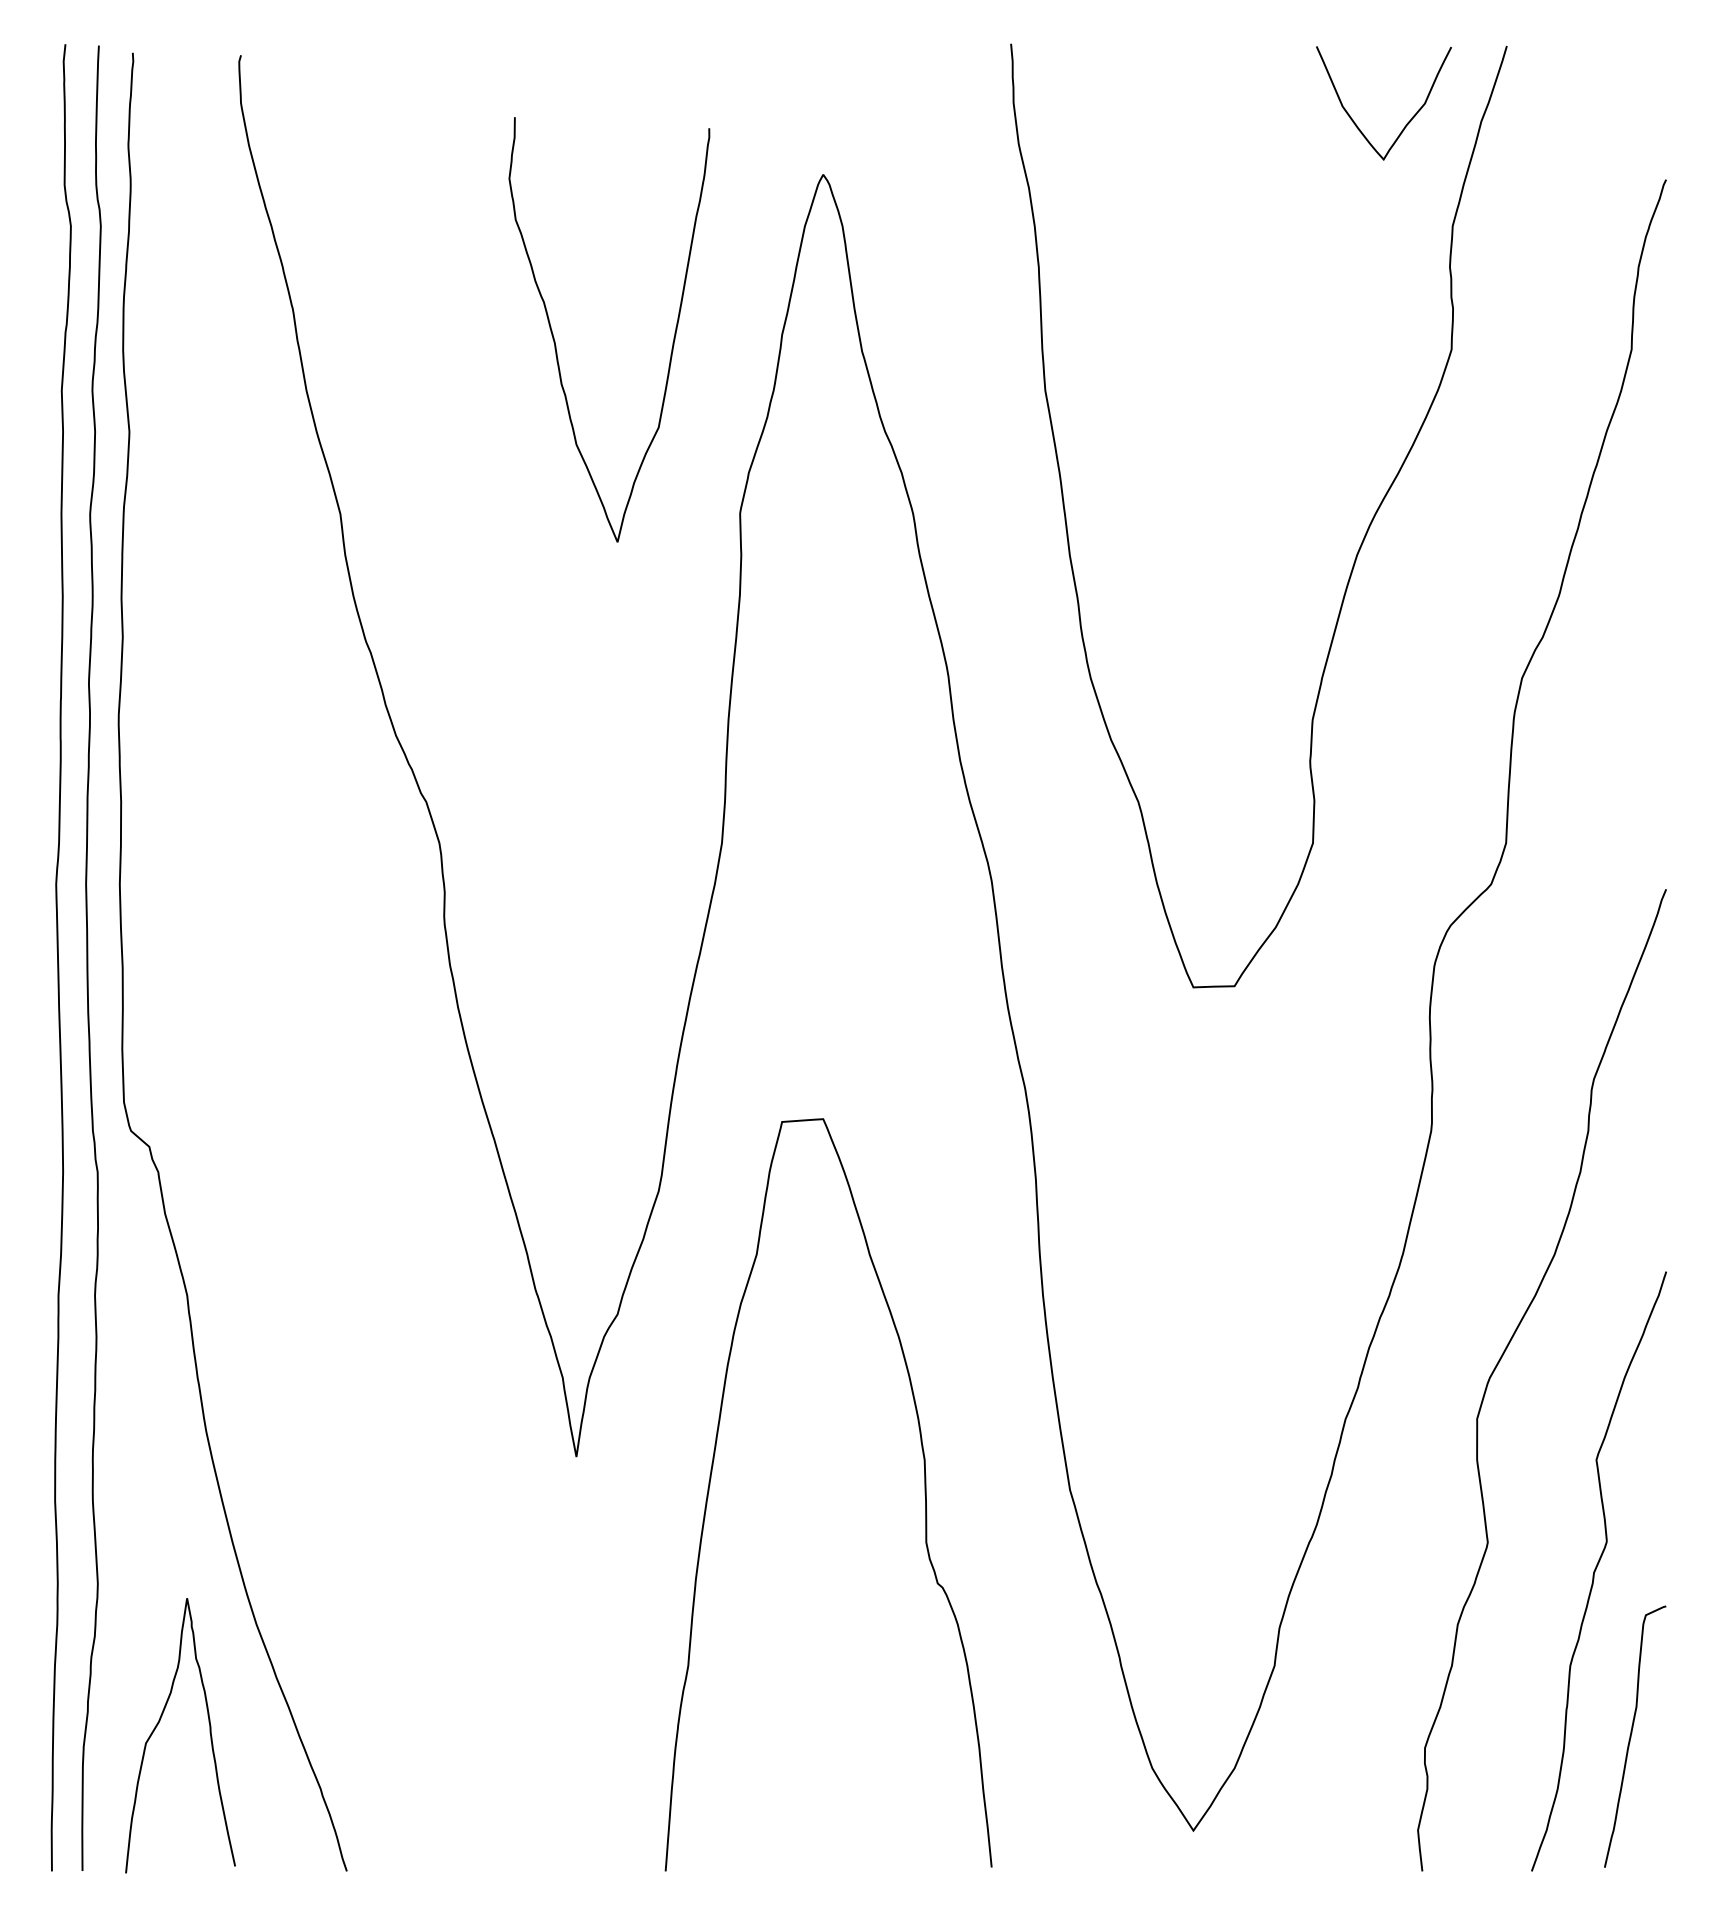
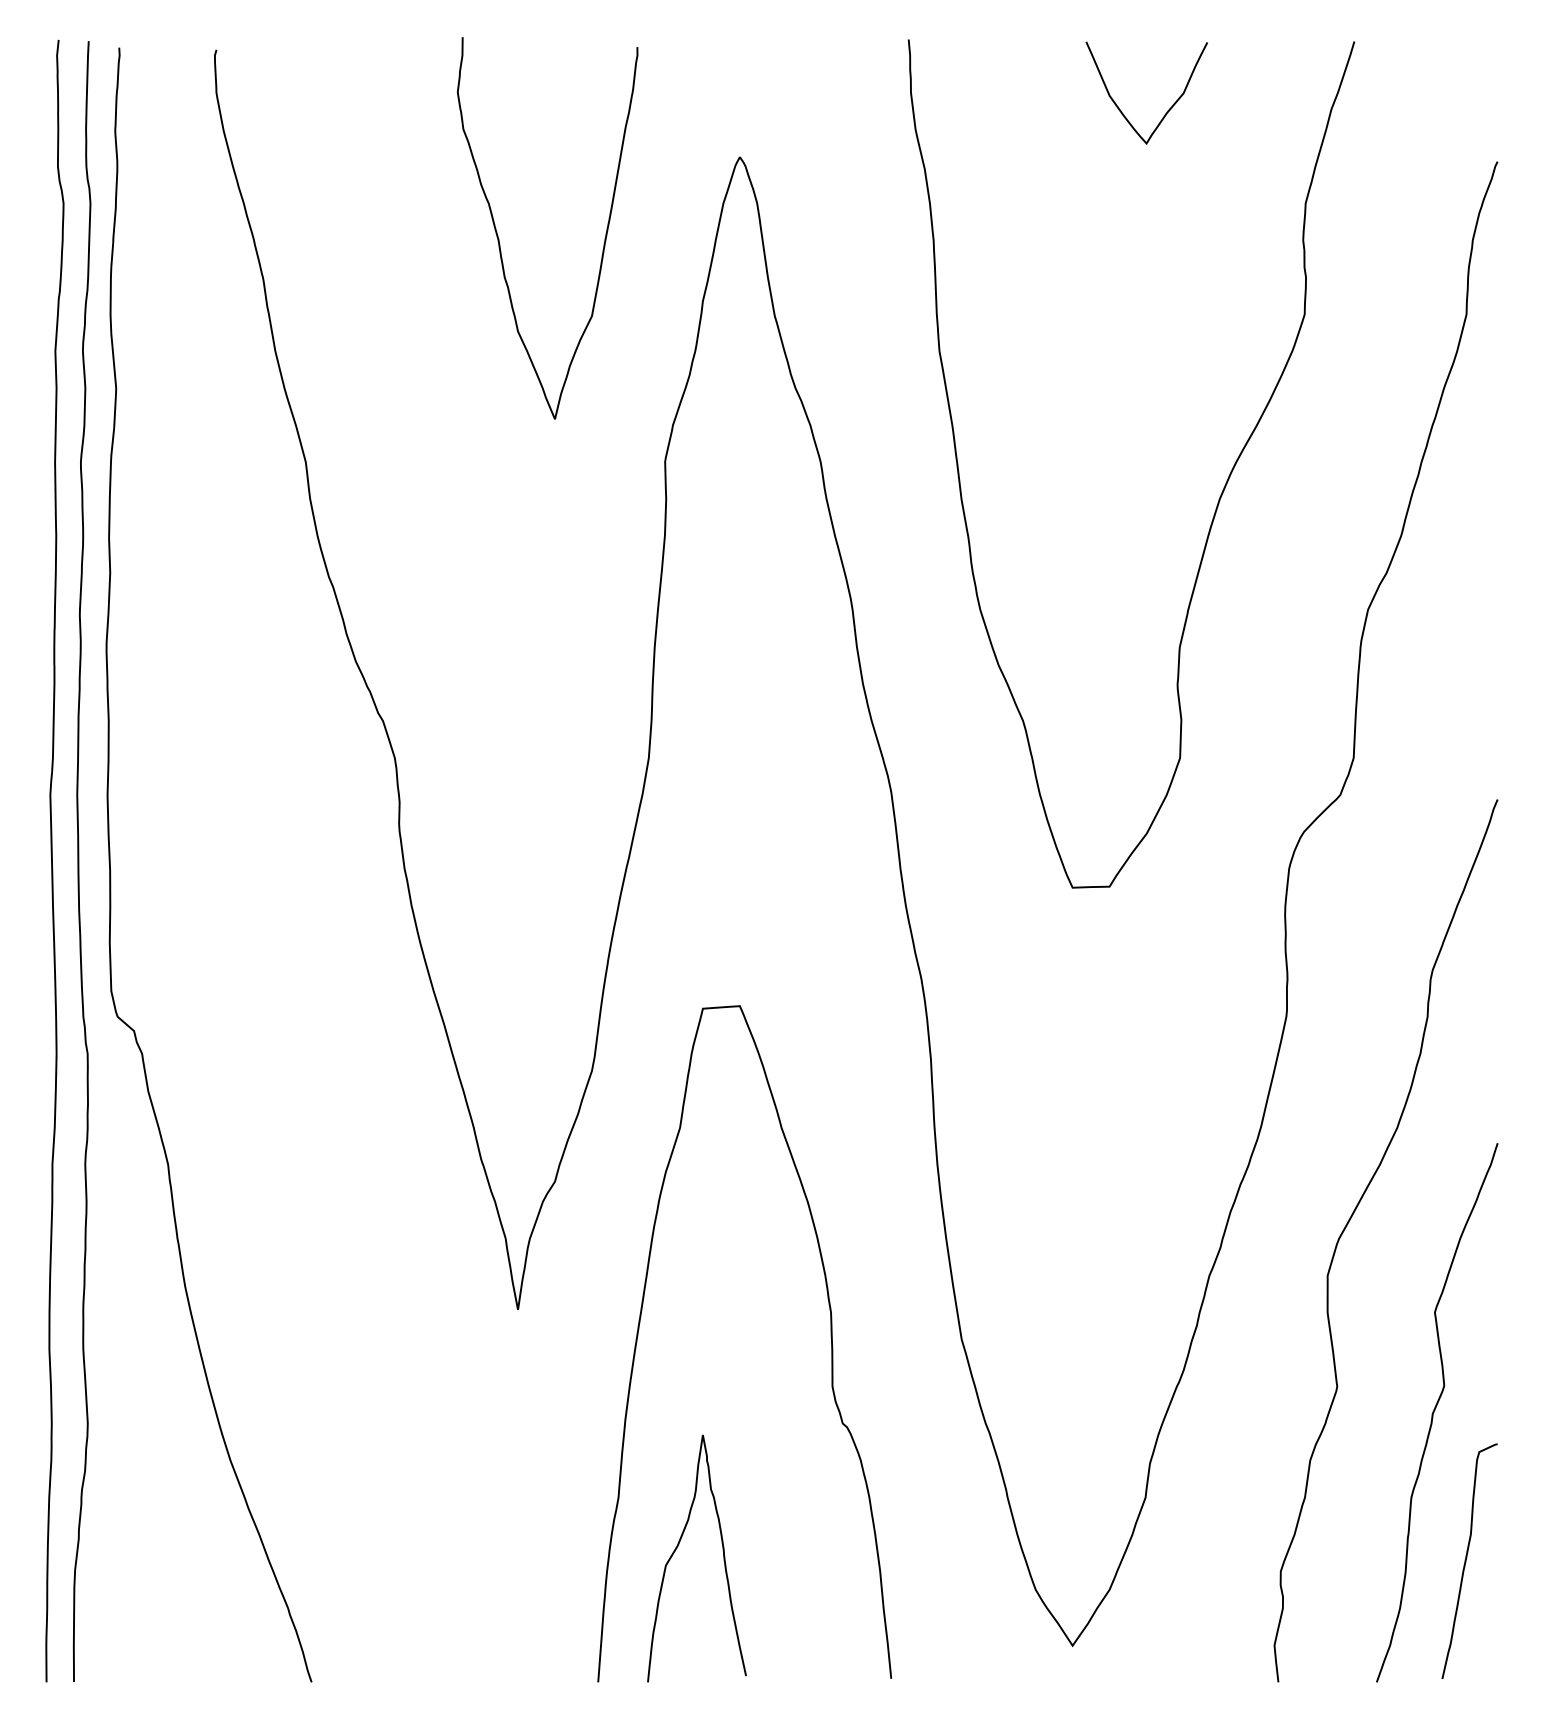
curve: (1406, 123) -> (1167, 111), moved
curve: (555, 341) -> (499, 238), moved
curve: (159, 1723) -> (678, 1547), moved

